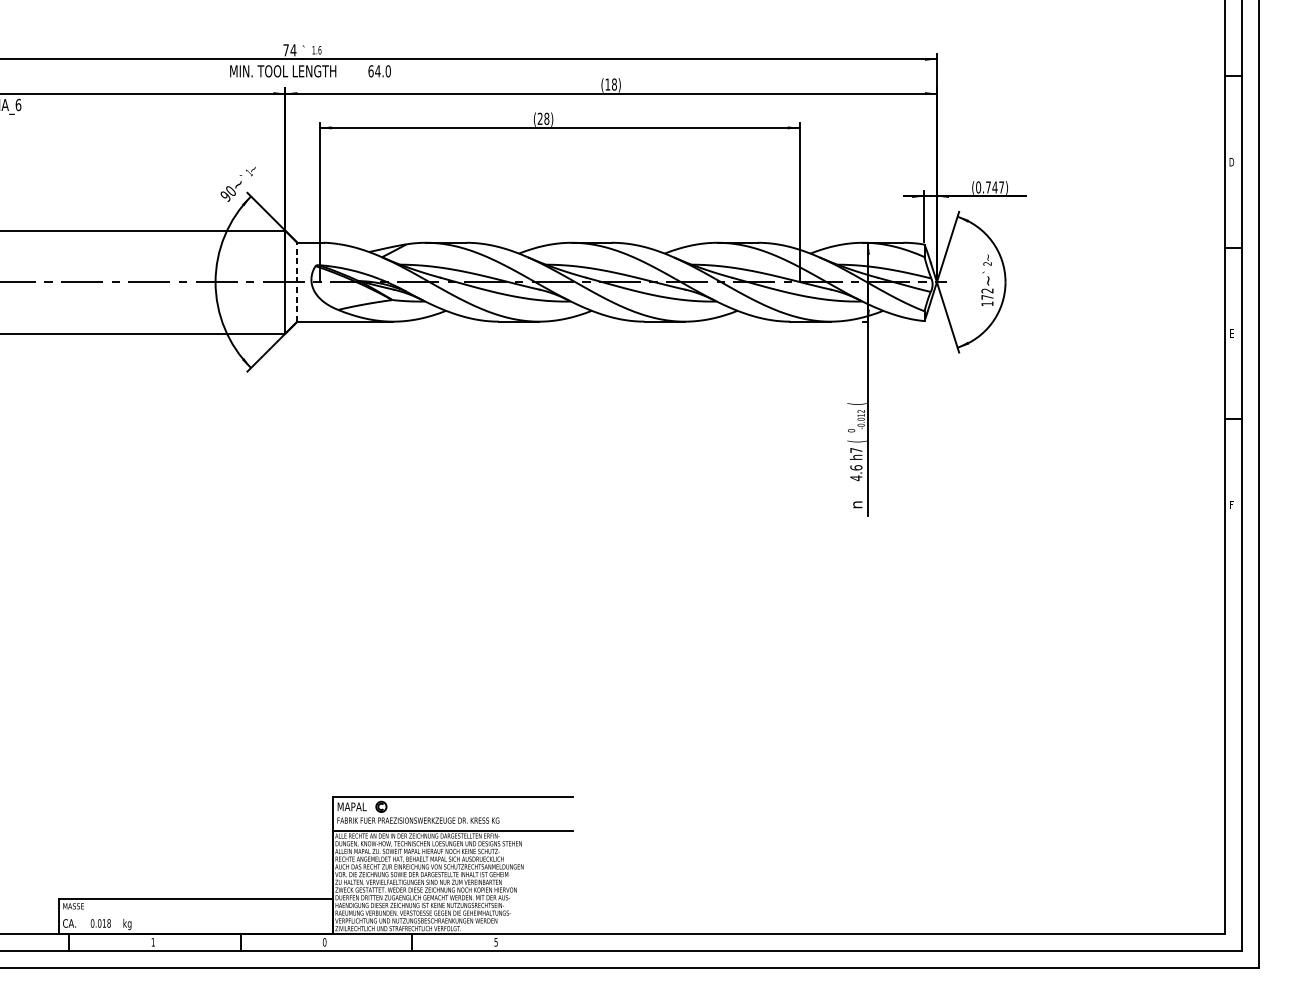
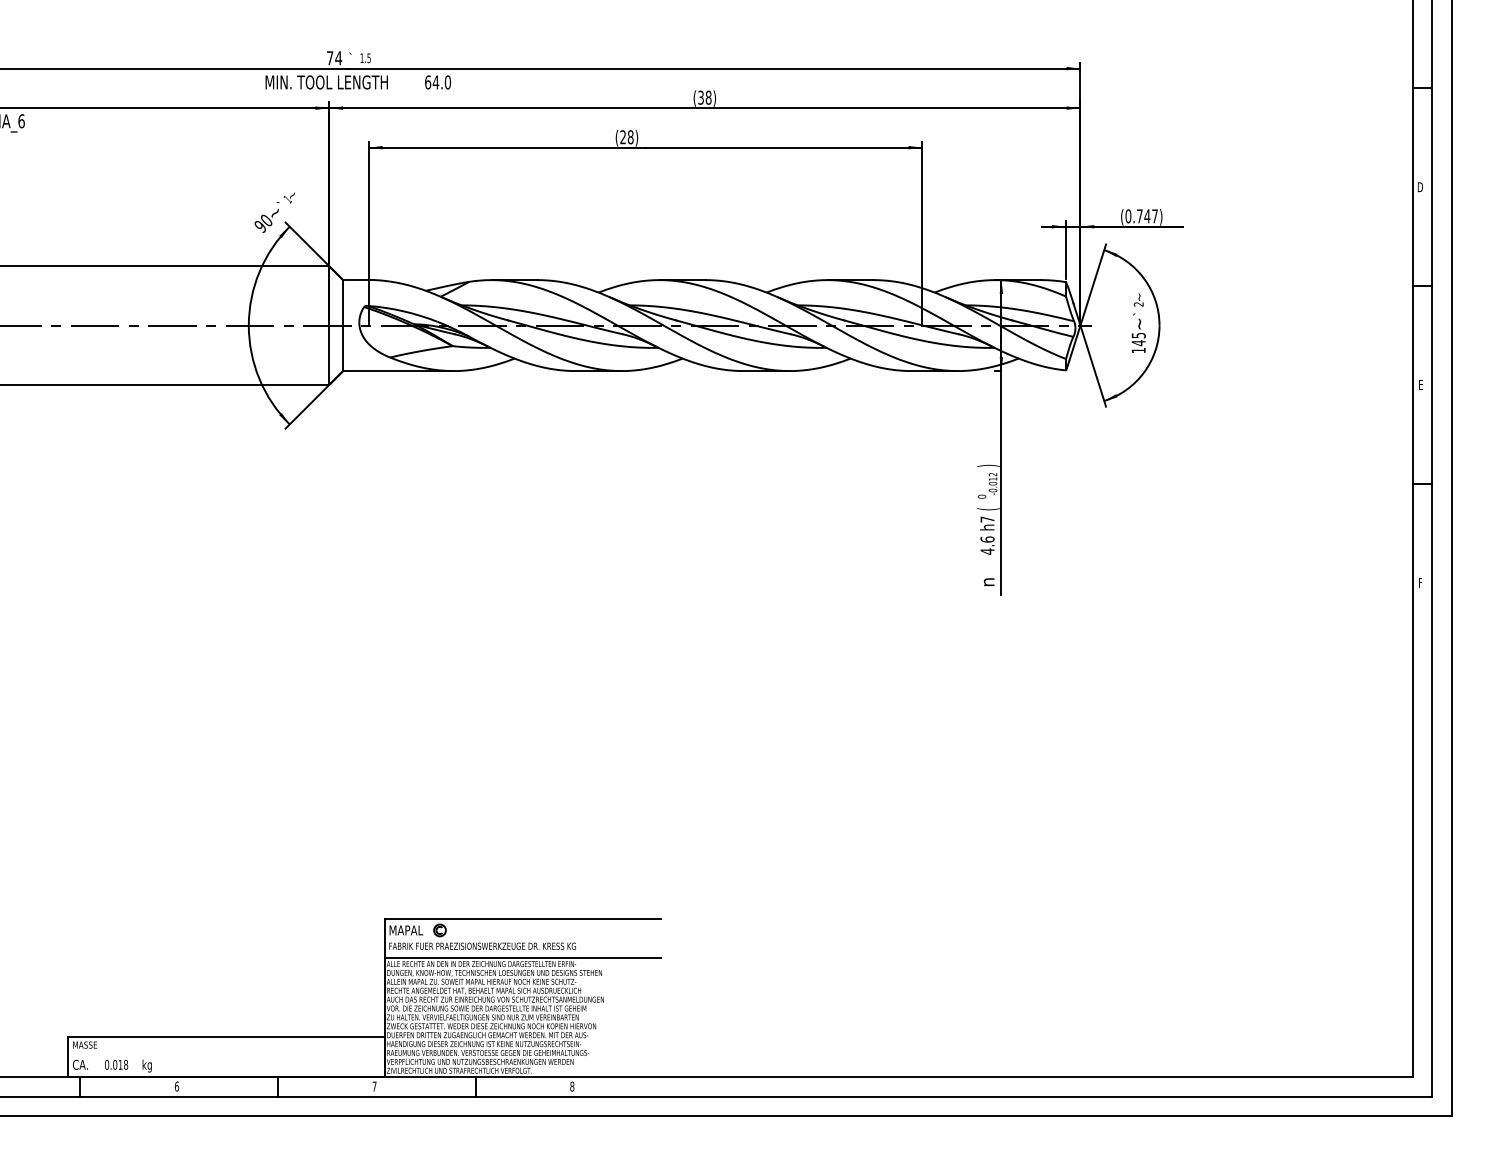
text: (319, 50) -> (368, 58), 1.6 -> 1.5
text: (607, 84) -> (700, 97), (18) -> (38)
line: (297, 282) -> (343, 325), dashed -> solid
text: (987, 294) -> (1138, 339), 172 -> 145
text: (857, 403) -> (988, 465), ( -> )
text: (152, 942) -> (176, 1086), 1 -> 6
text: (324, 942) -> (374, 1086), 0 -> 7
text: (496, 942) -> (572, 1086), 5 -> 8

